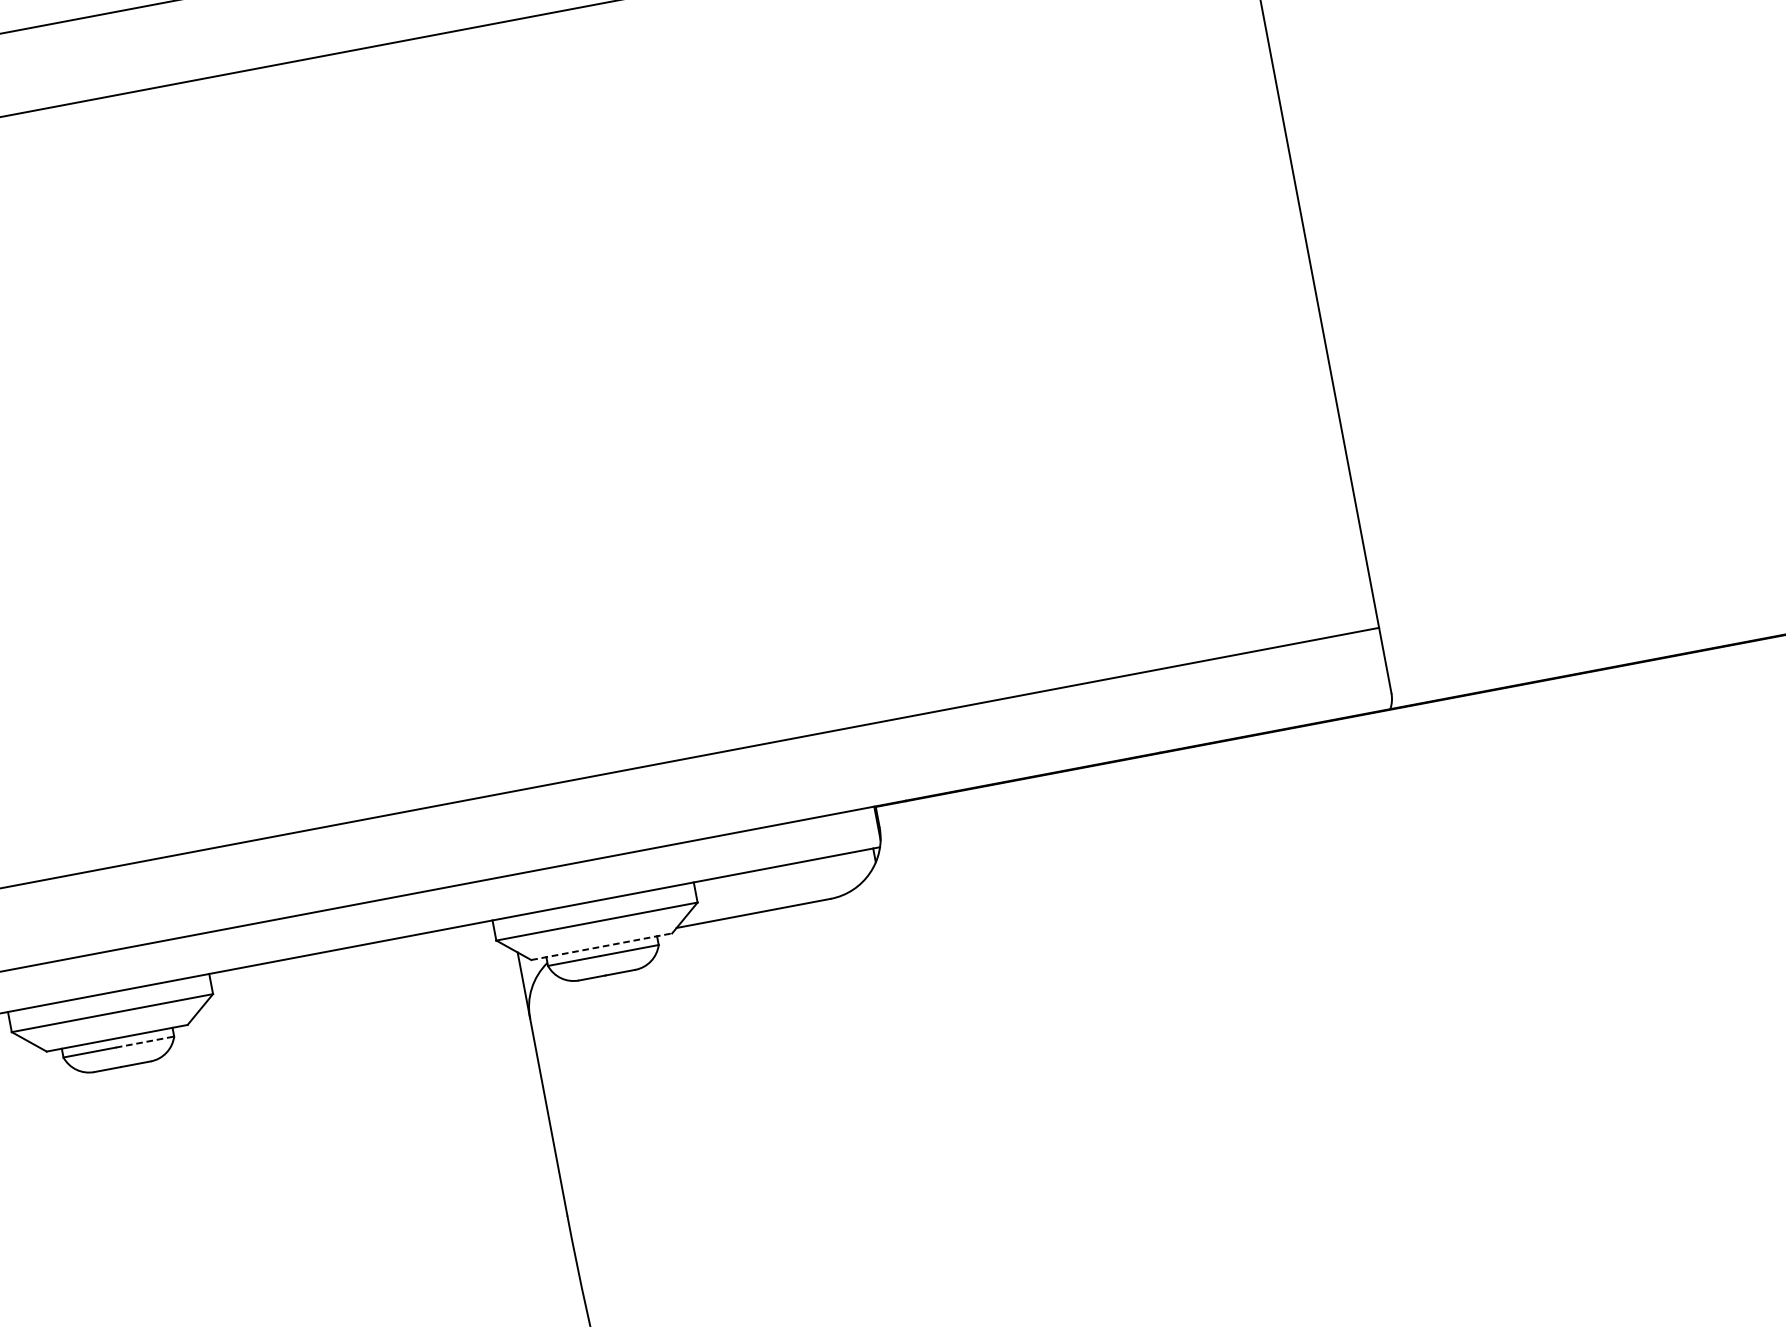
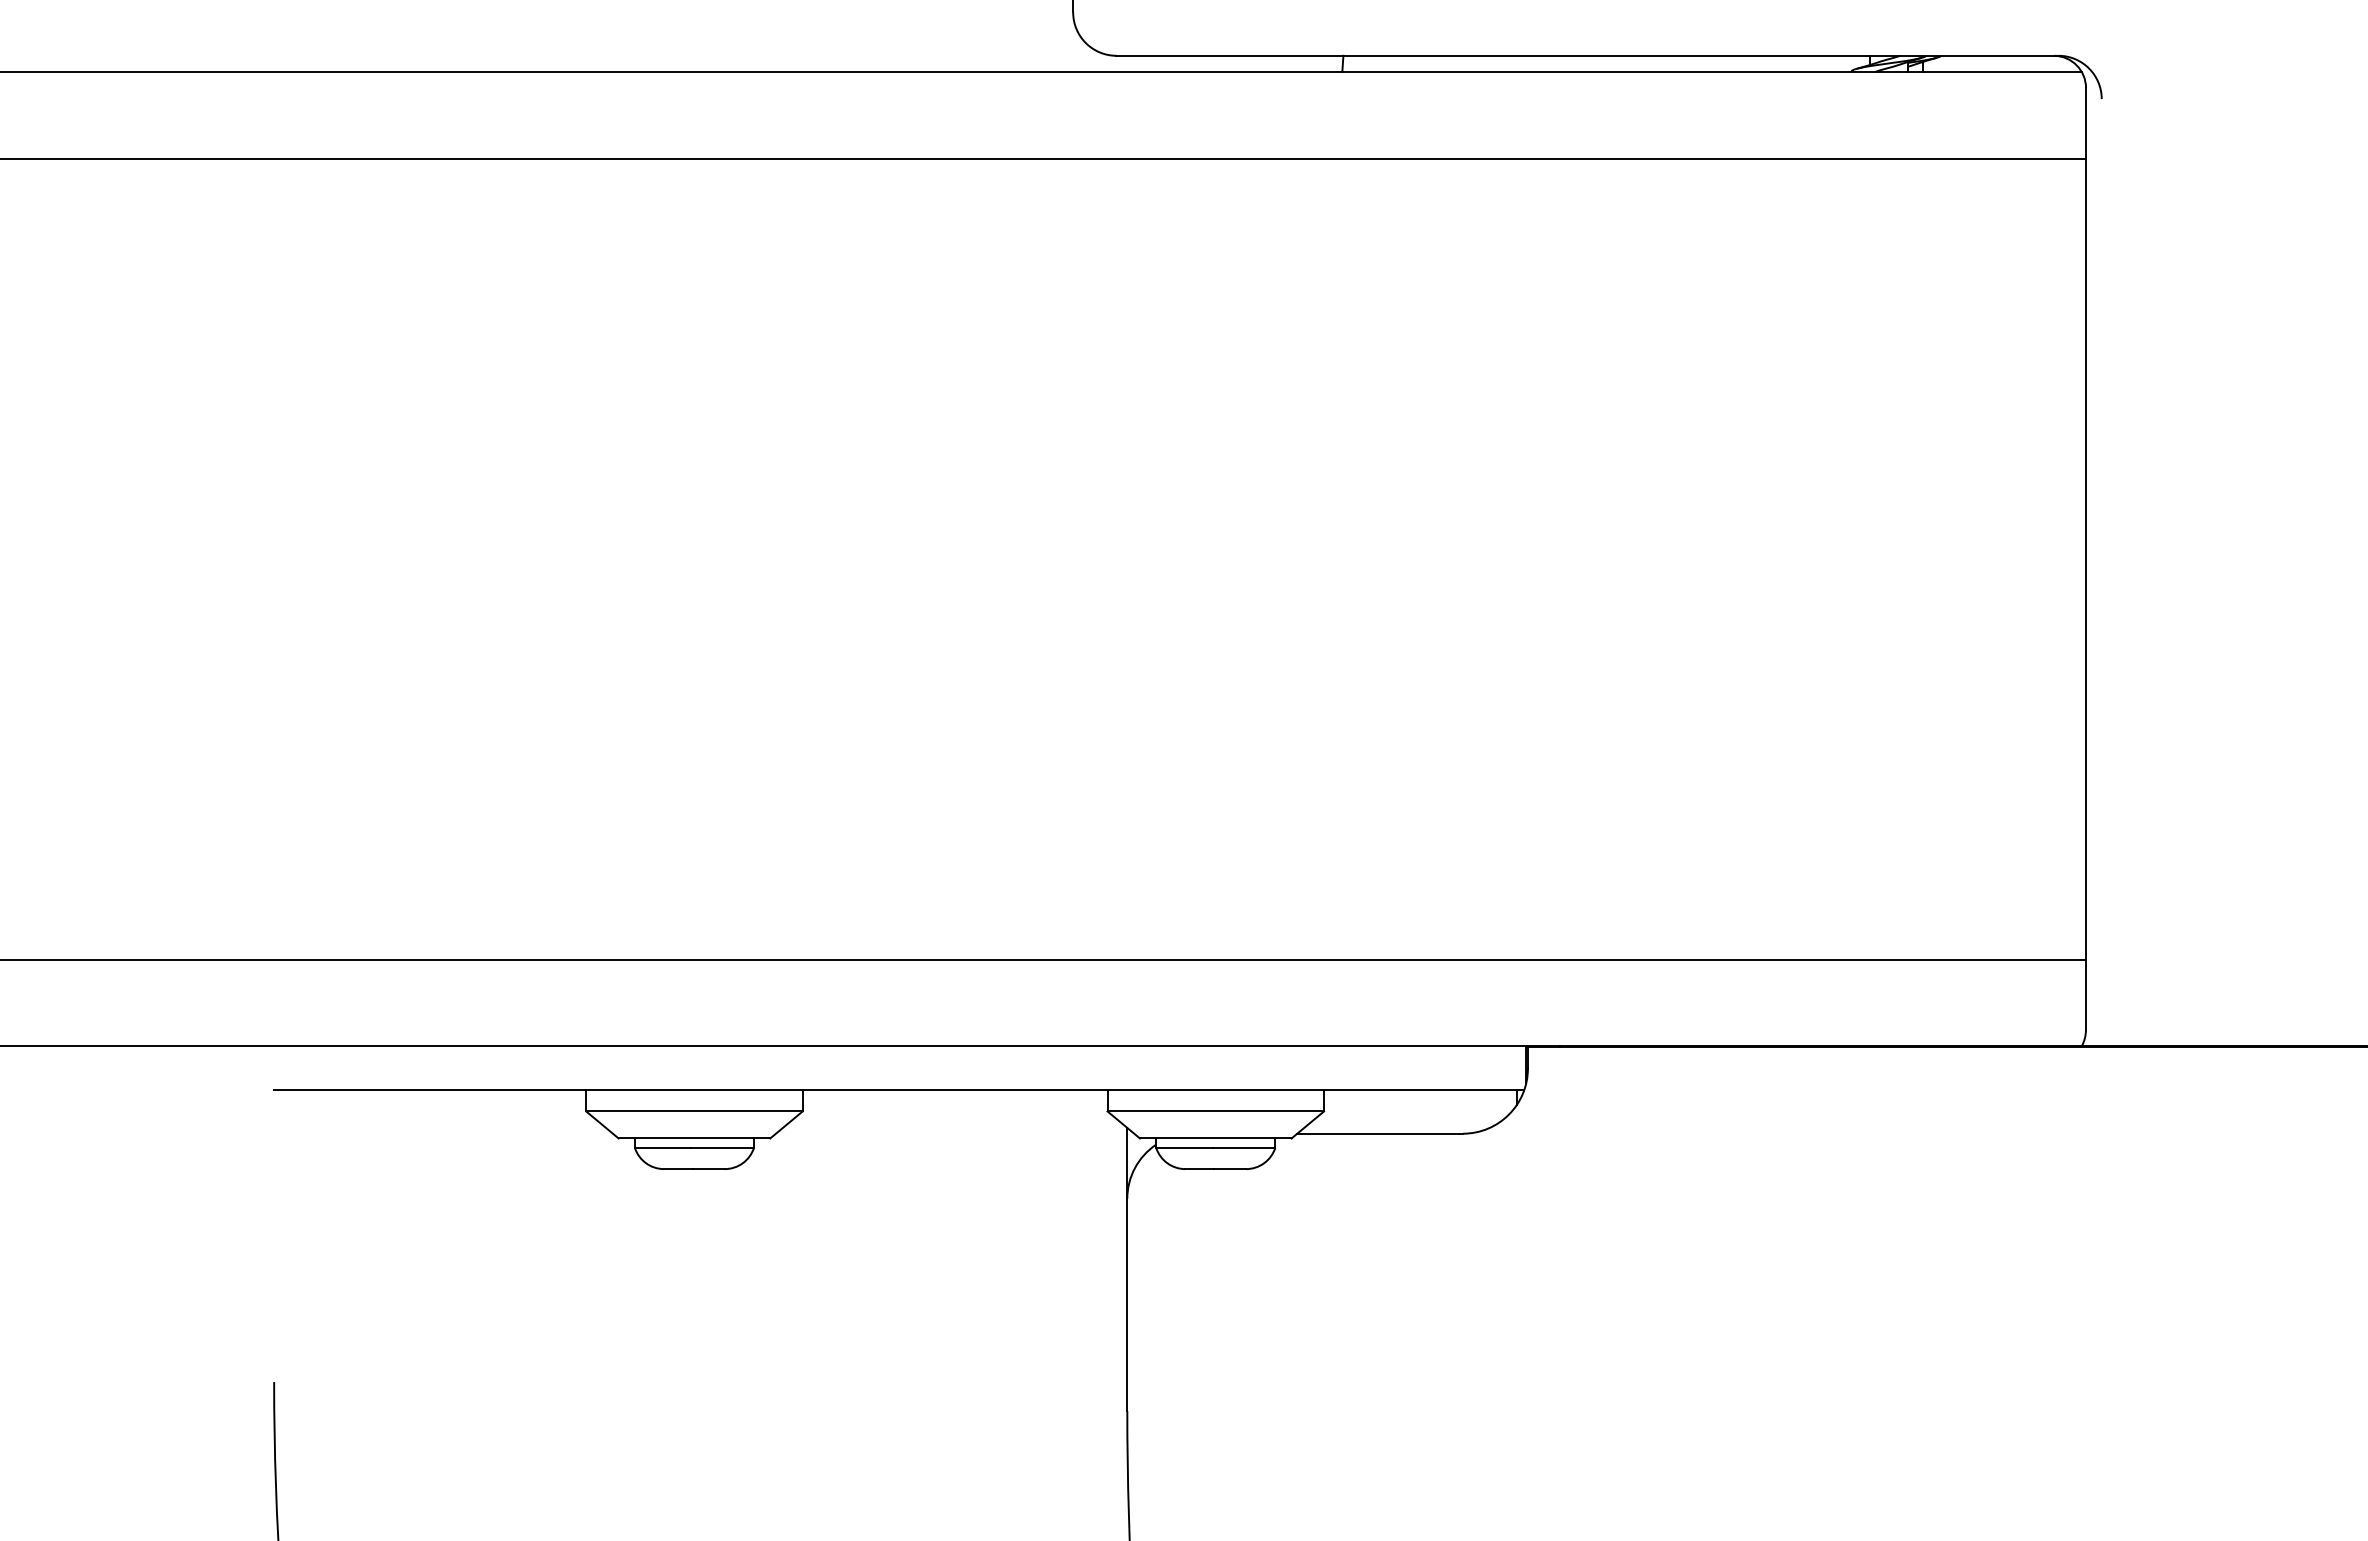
line: (601, 946) -> (1215, 1138), dashed -> solid
line: (145, 1041) -> (723, 1147), dashed -> solid

